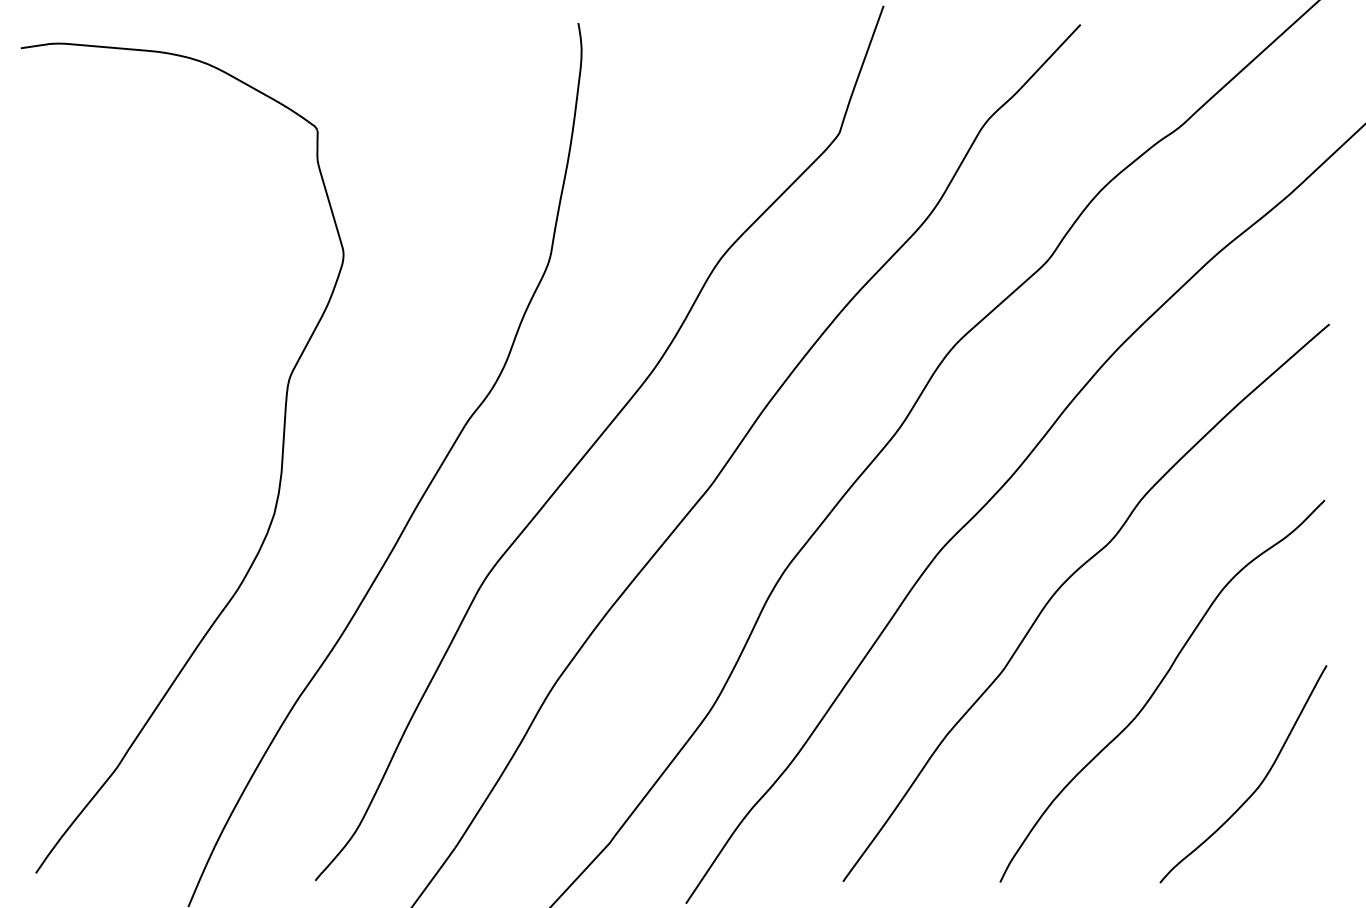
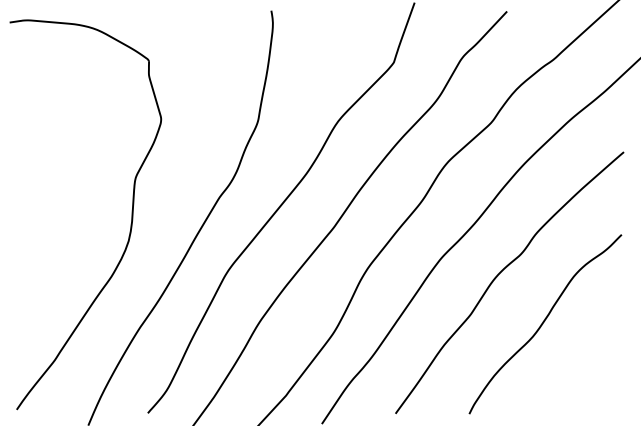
curve: (1258, 783) -> (590, 367), removed

